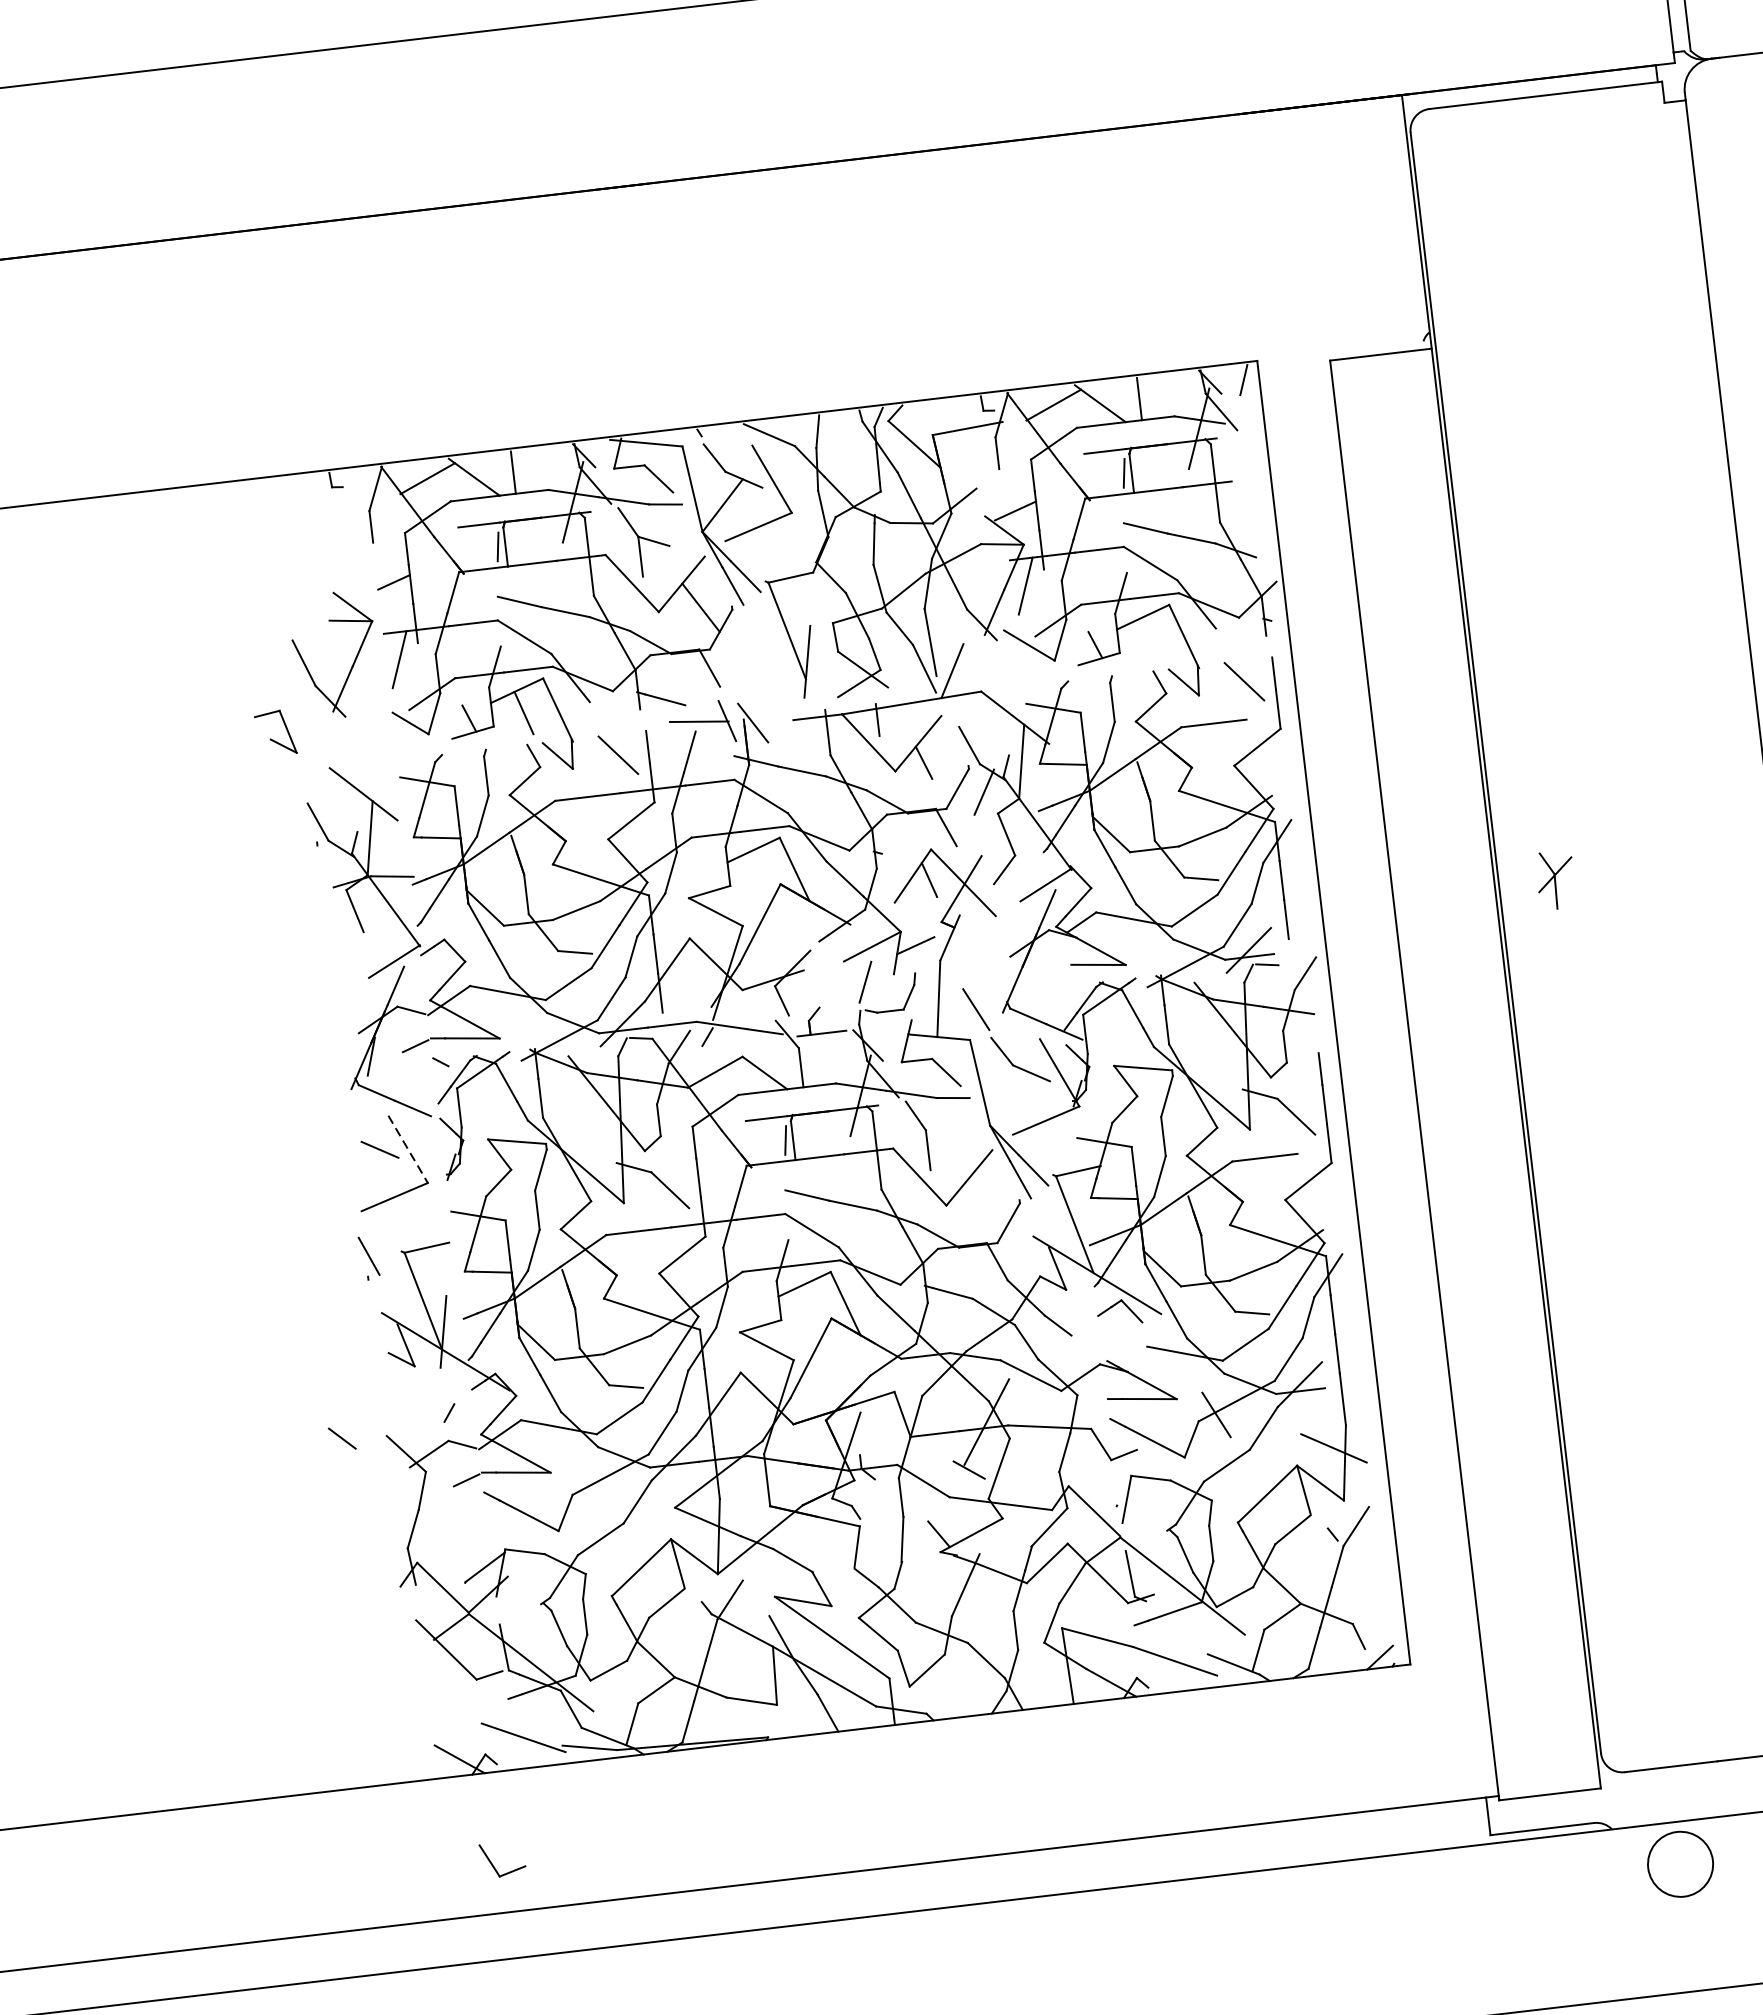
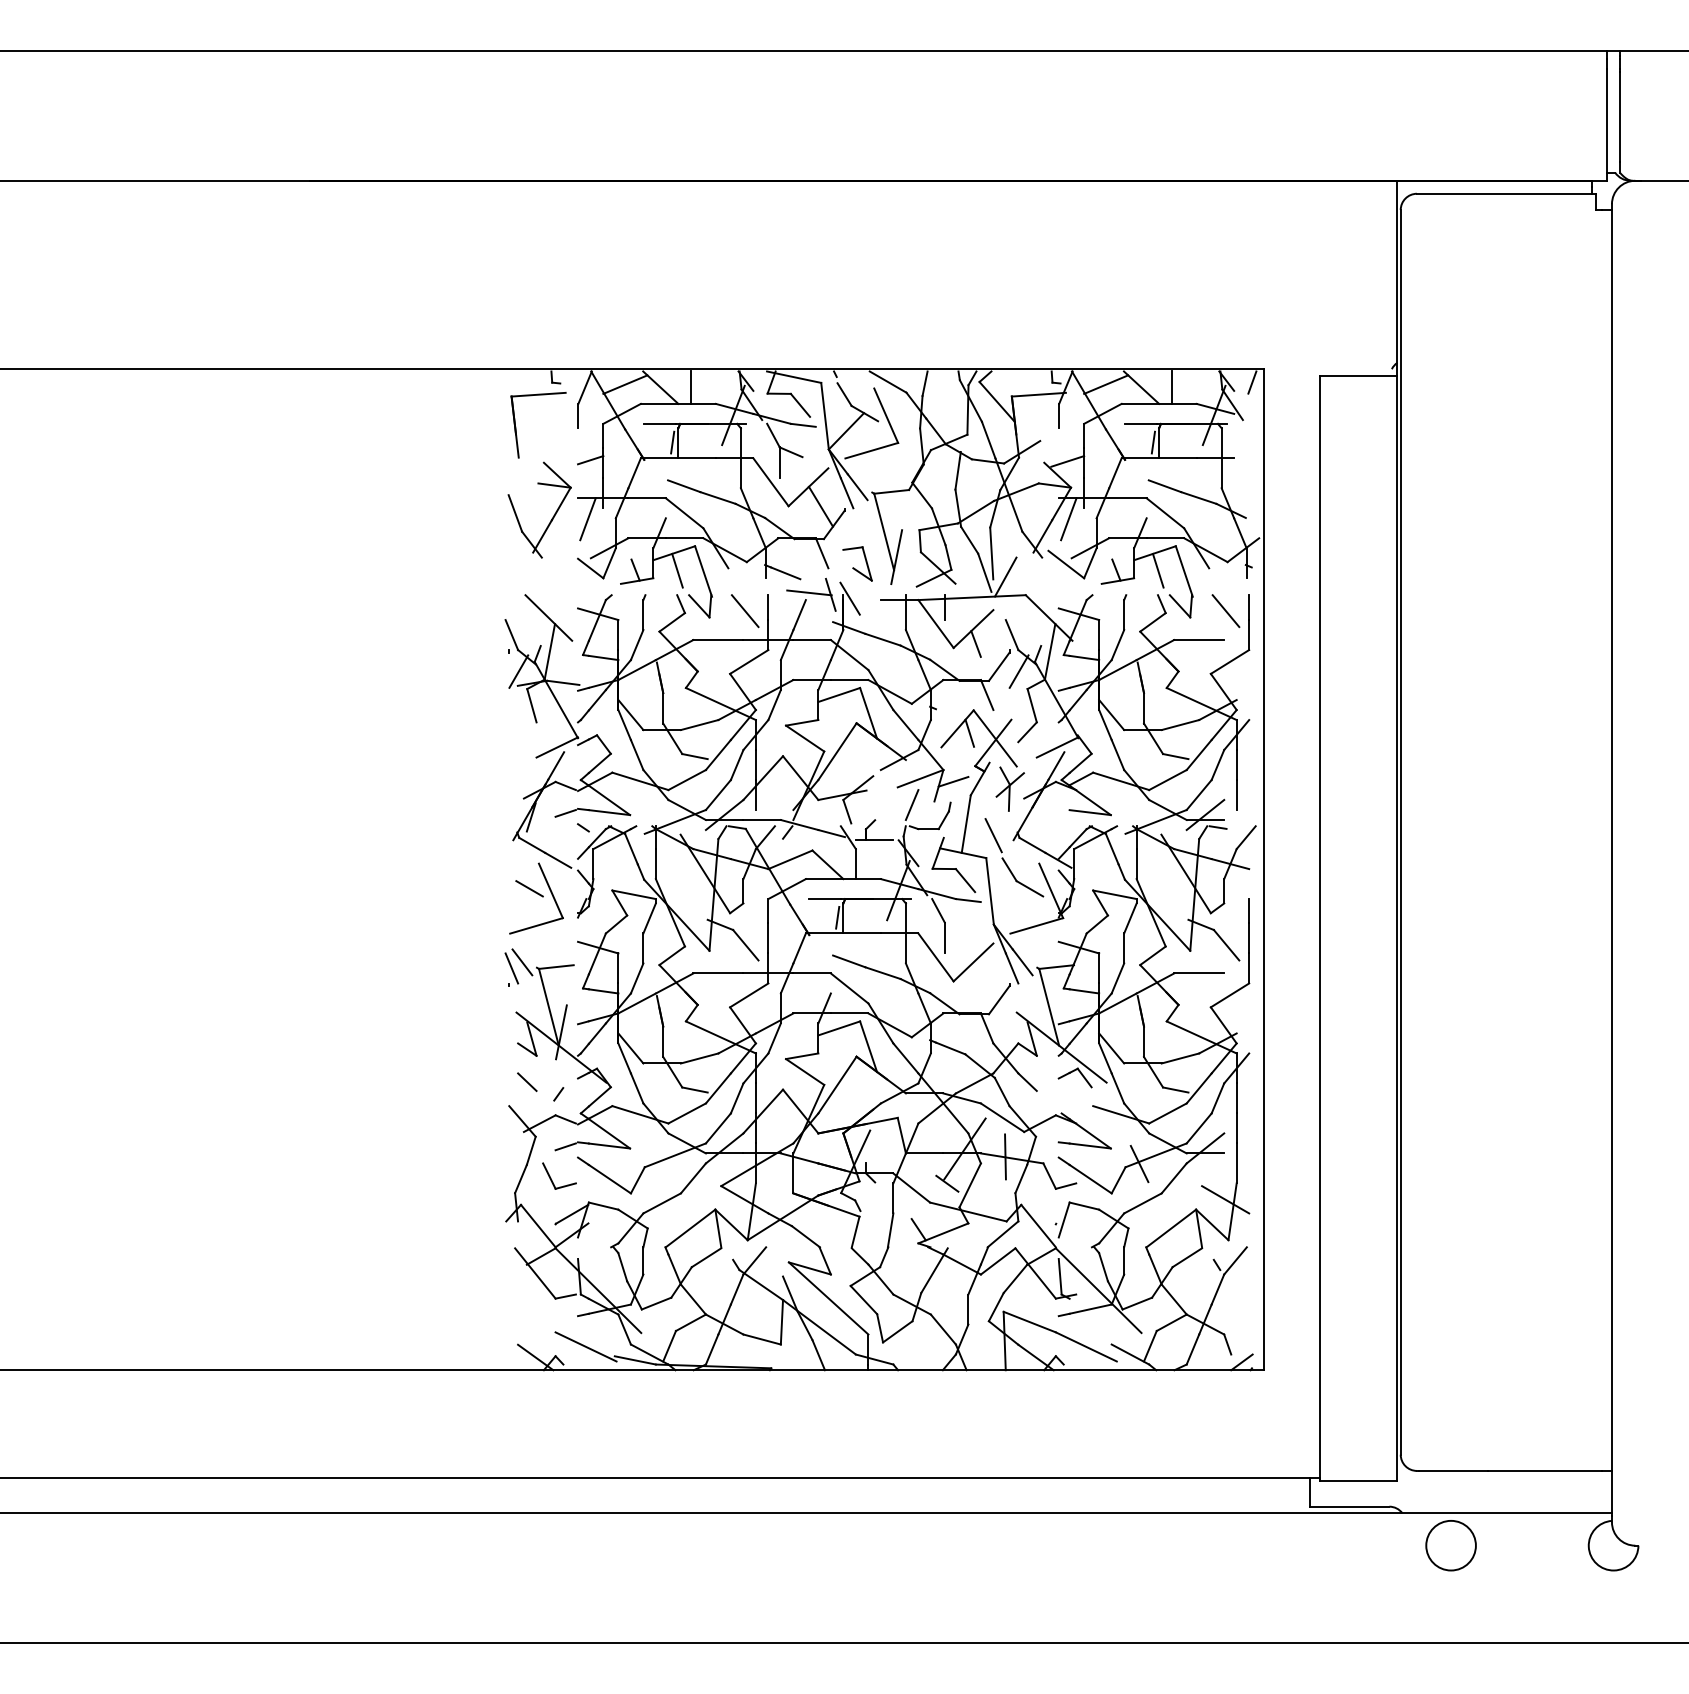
part: (292, 549) -> (516, 426), added
line: (1149, 639) -> (1157, 570), added
part: (275, 732) -> (857, 563), moved
line: (332, 868) -> (518, 671), added
part: (1554, 879) -> (1009, 788), moved
line: (407, 1148) -> (550, 890), dashed -> solid
line: (382, 1246) -> (522, 962), added
line: (1040, 1425) -> (1005, 1156), added
line: (342, 1437) -> (527, 1081), moved
part: (492, 1862) -> (551, 1177), moved

